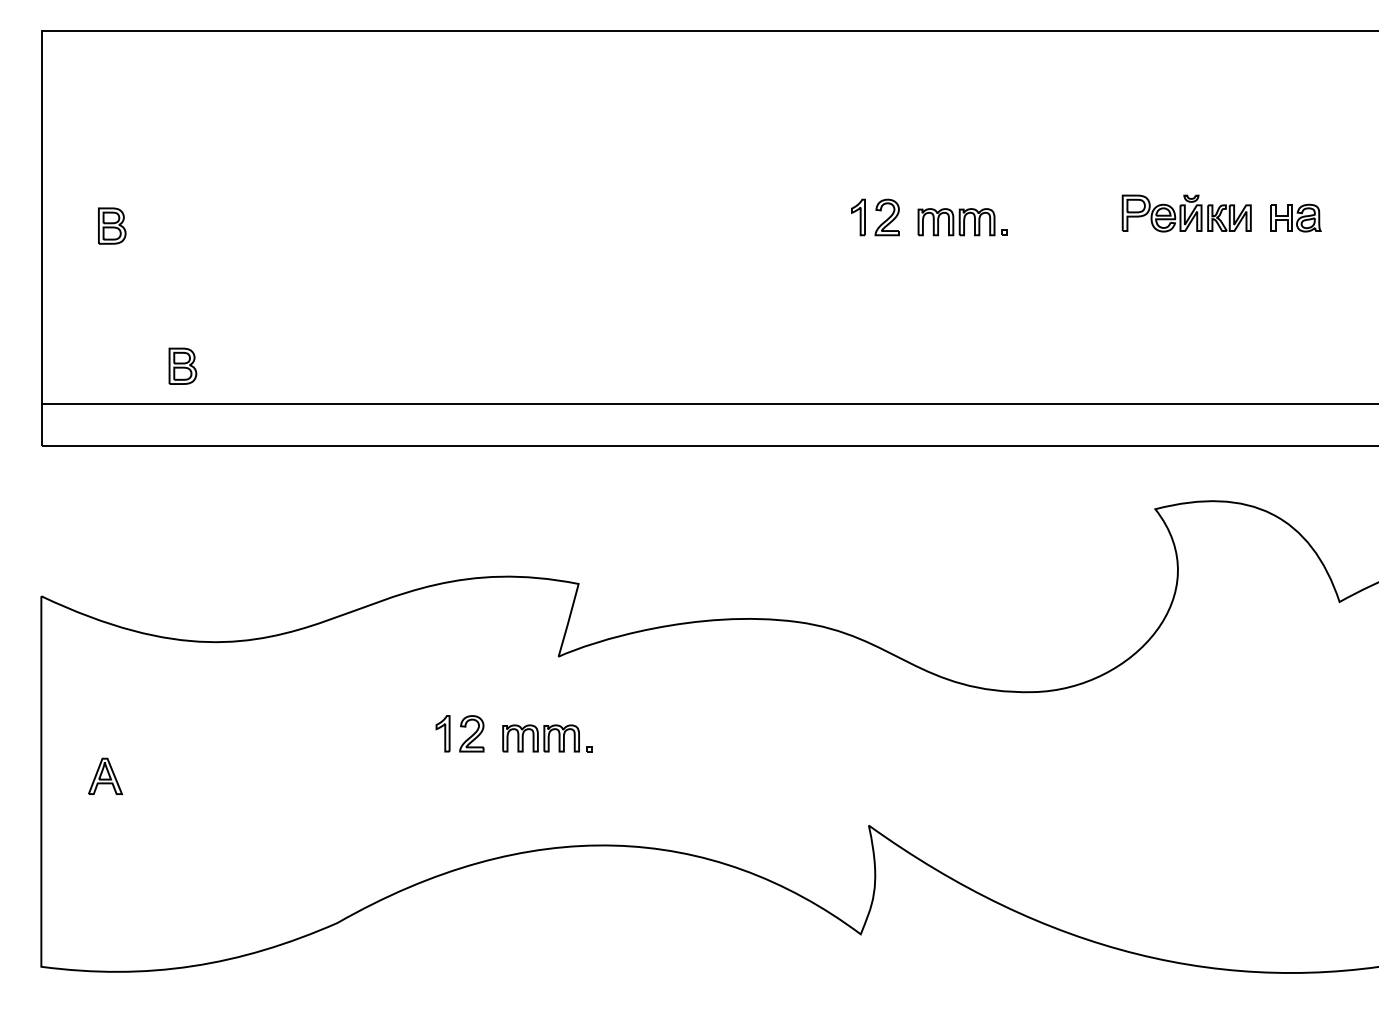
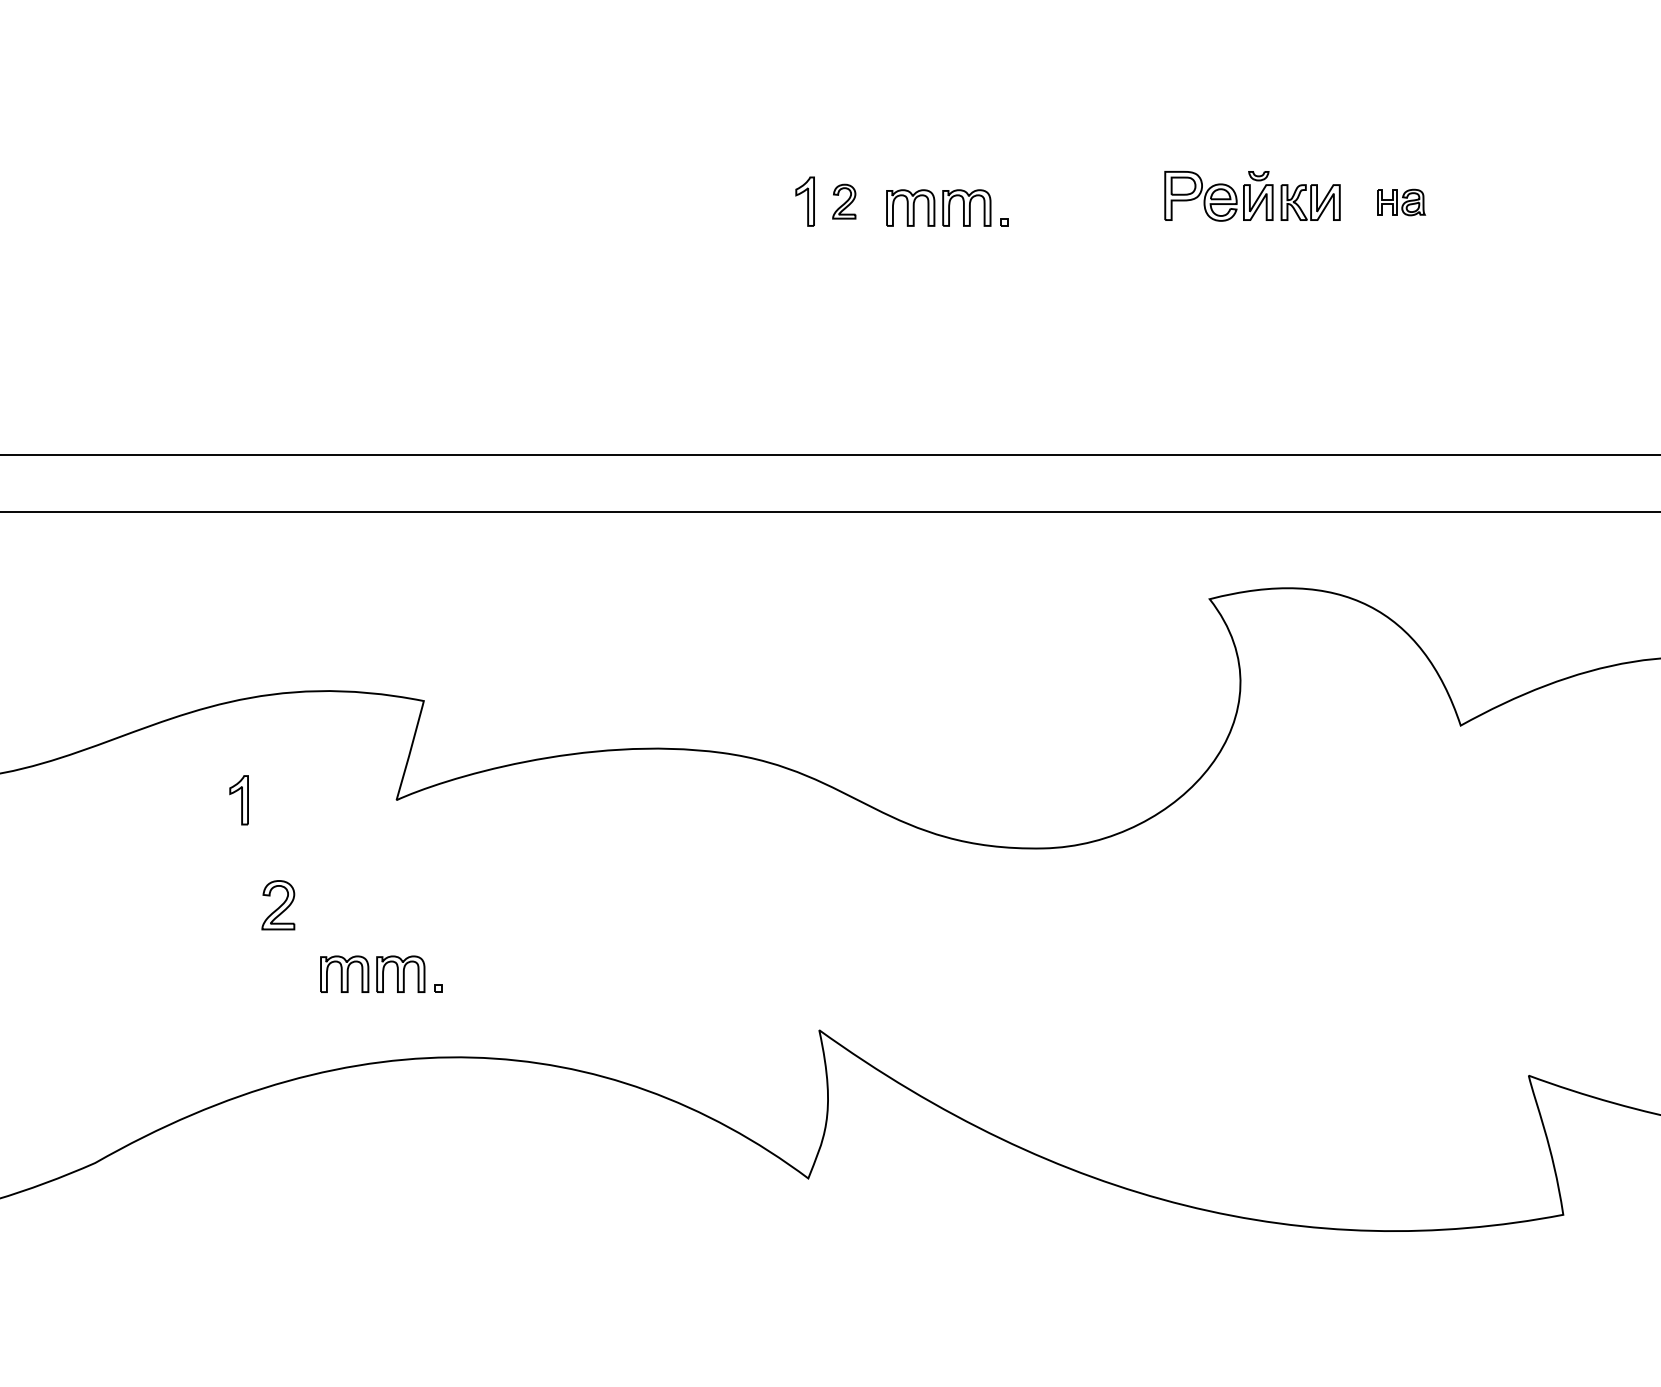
part: (886, 217) -> (843, 201), size x0.7
part: (1295, 217) -> (1400, 201), size x0.7
part: (442, 733) -> (238, 799), moved
part: (547, 738) -> (381, 974), moved

